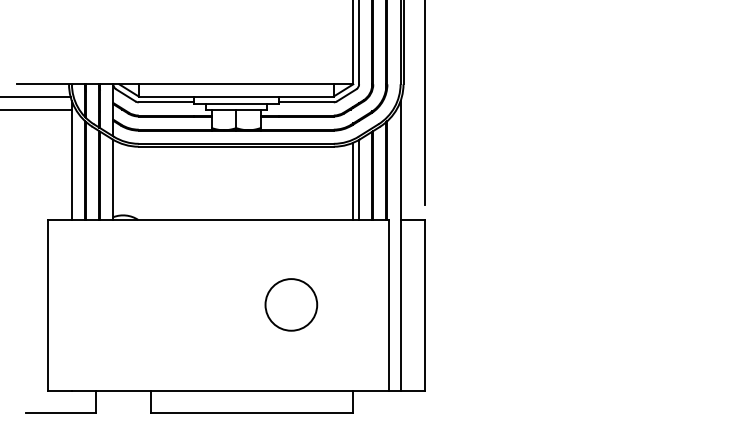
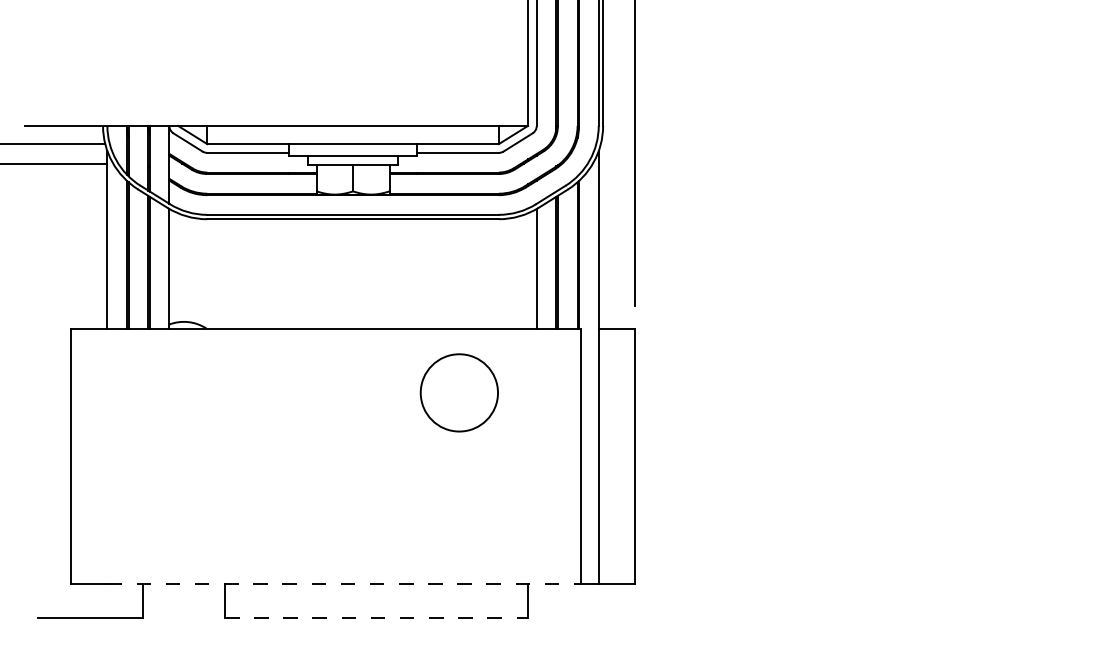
line: (353, 180) -> (528, 269), removed
circle: (291, 304) -> (459, 392), moved
line: (230, 390) -> (344, 583), solid -> dashed
line: (252, 413) -> (377, 618), solid -> dashed

